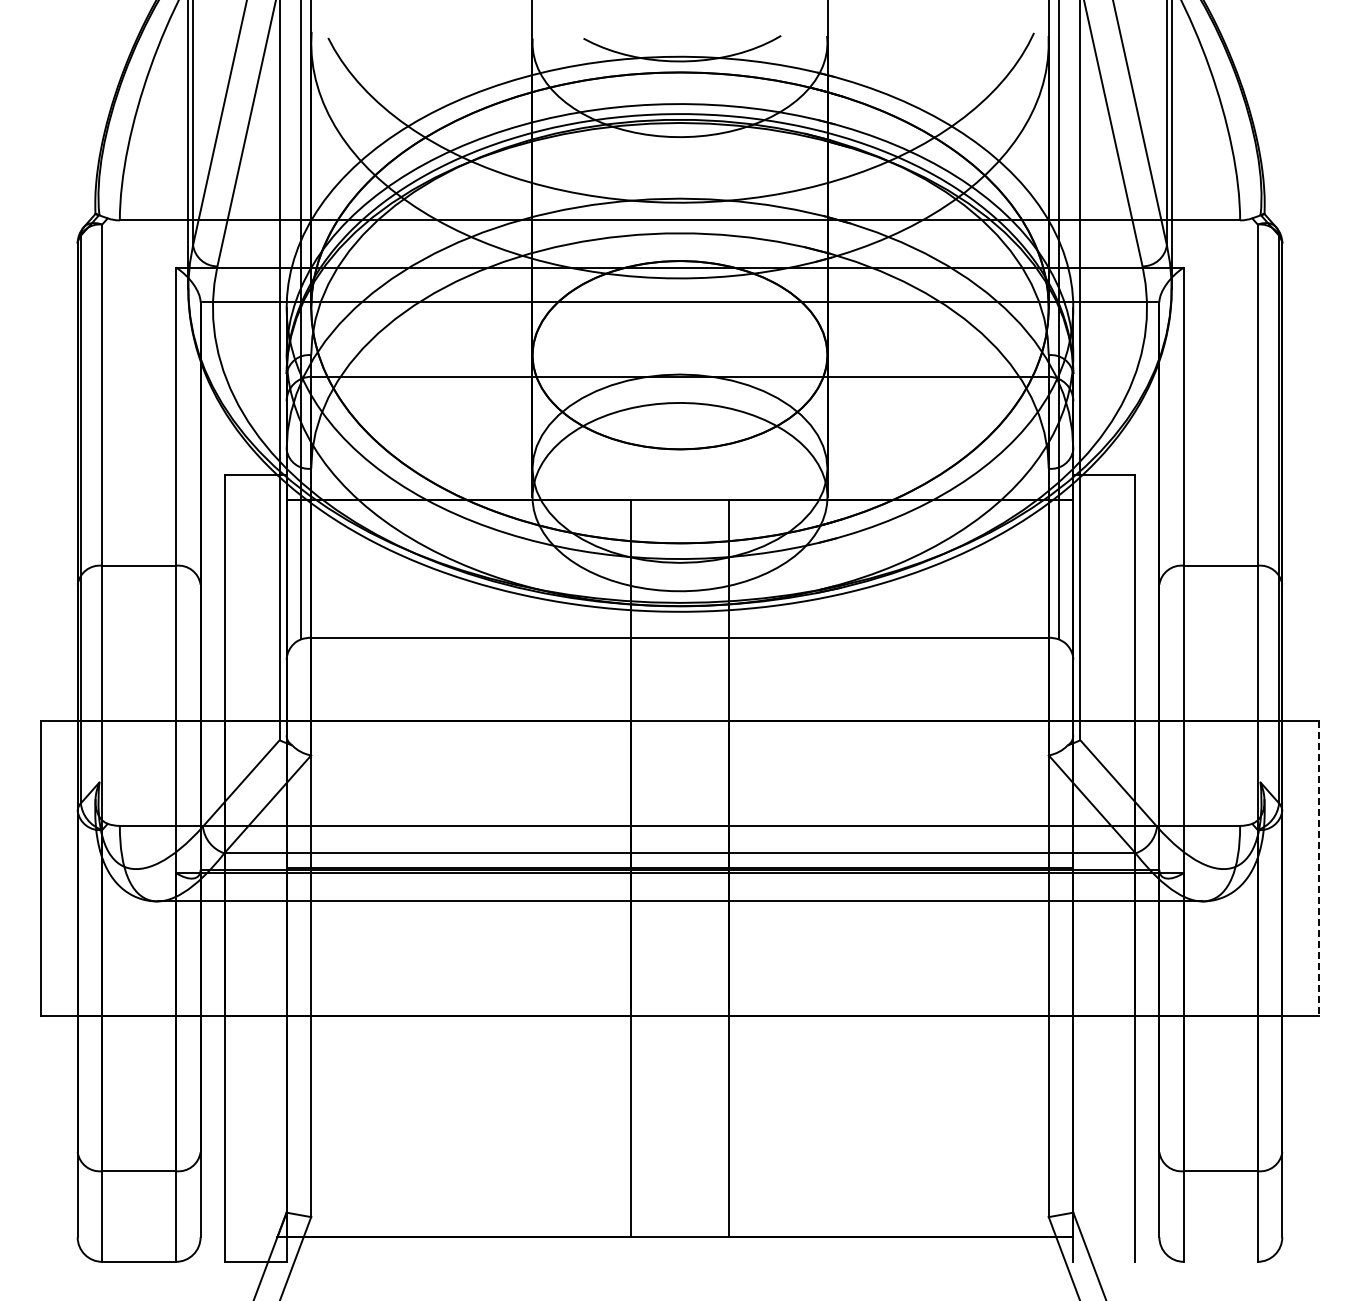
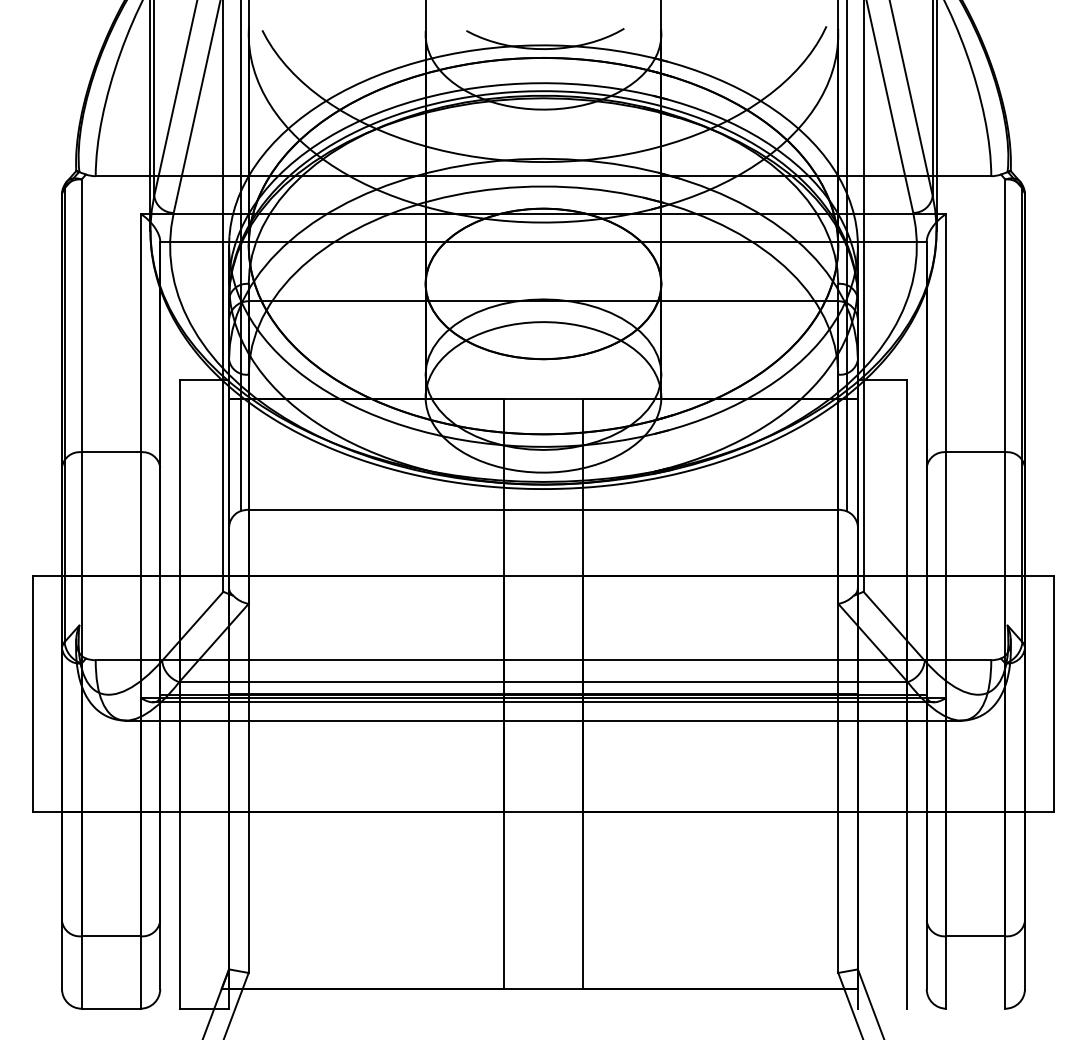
line: (1319, 868) -> (1054, 694), dashed -> solid
line: (679, 878) -> (543, 702), added

